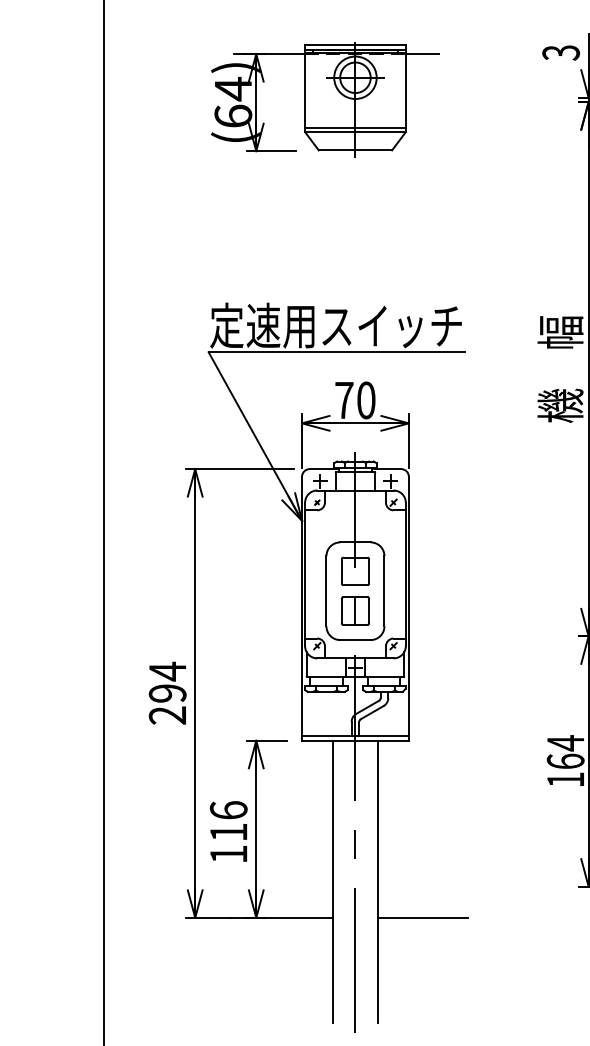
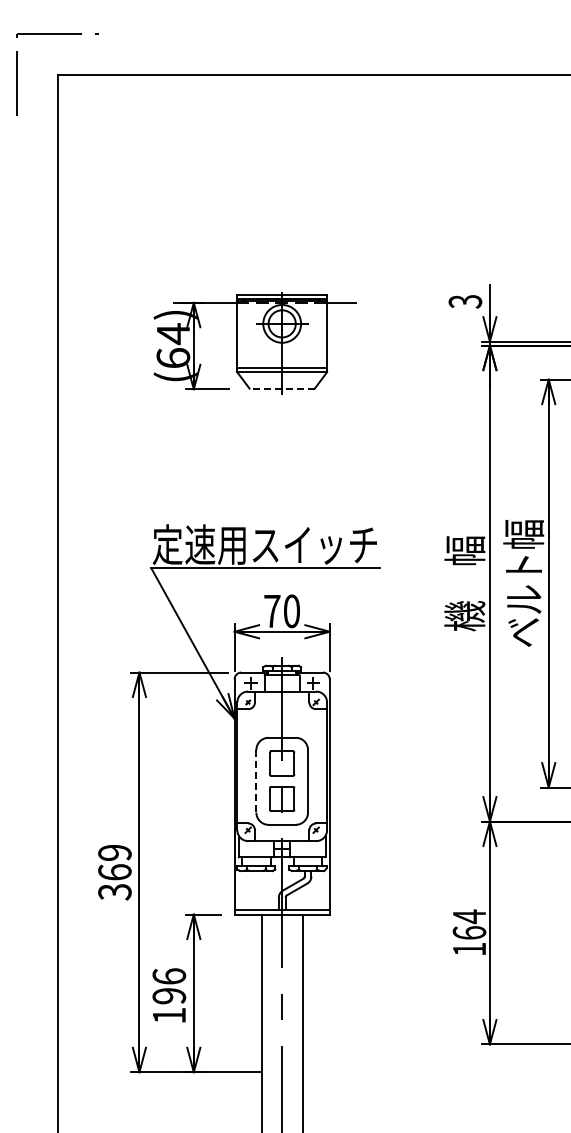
line: (355, 150) -> (282, 388), solid -> dashed
line: (326, 591) -> (256, 781), solid -> dashed
text: (167, 693) -> (114, 872), 294 -> 369
text: (228, 832) -> (169, 996), 116 -> 196
line: (423, 918) -> (342, 1072), removed

